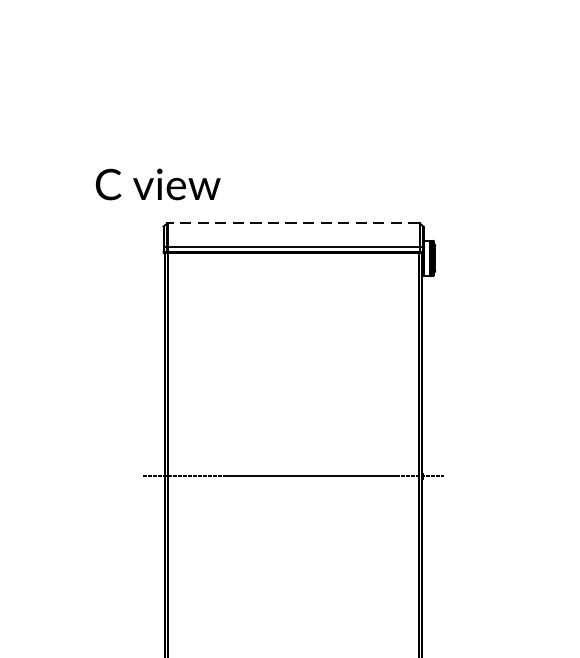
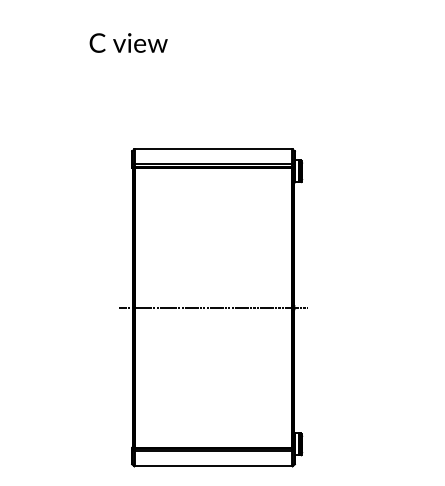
text: (157, 183) -> (128, 42), moved
line: (293, 223) -> (213, 149), dashed -> solid

